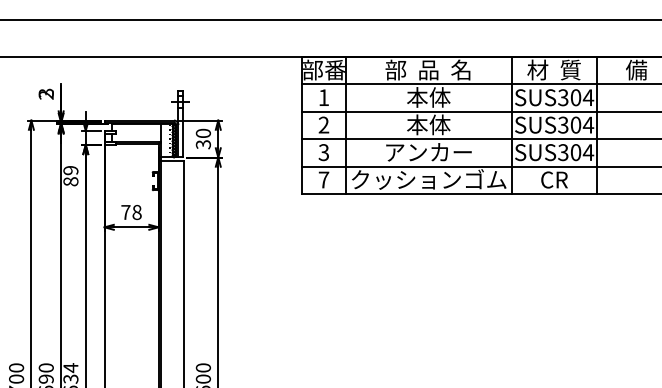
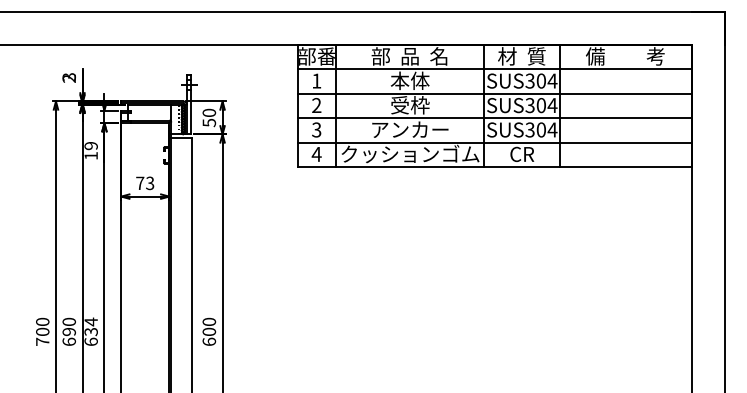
text: (428, 125) -> (409, 105), 本体 -> 受枠
text: (202, 144) -> (208, 122), 30 -> 50
text: (323, 180) -> (316, 154), 7 -> 4
text: (70, 181) -> (90, 155), 89 -> 19
text: (137, 211) -> (150, 182), 78 -> 73

